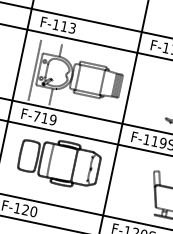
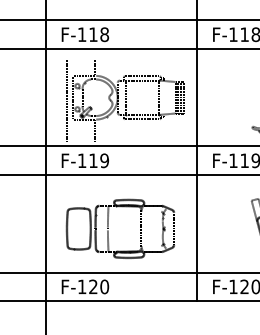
text: (72, 28) -> (104, 34), F-113 -> F-118
text: (37, 116) -> (82, 160), F-719 -> F-119
part: (50, 160) -> (108, 228), moved

